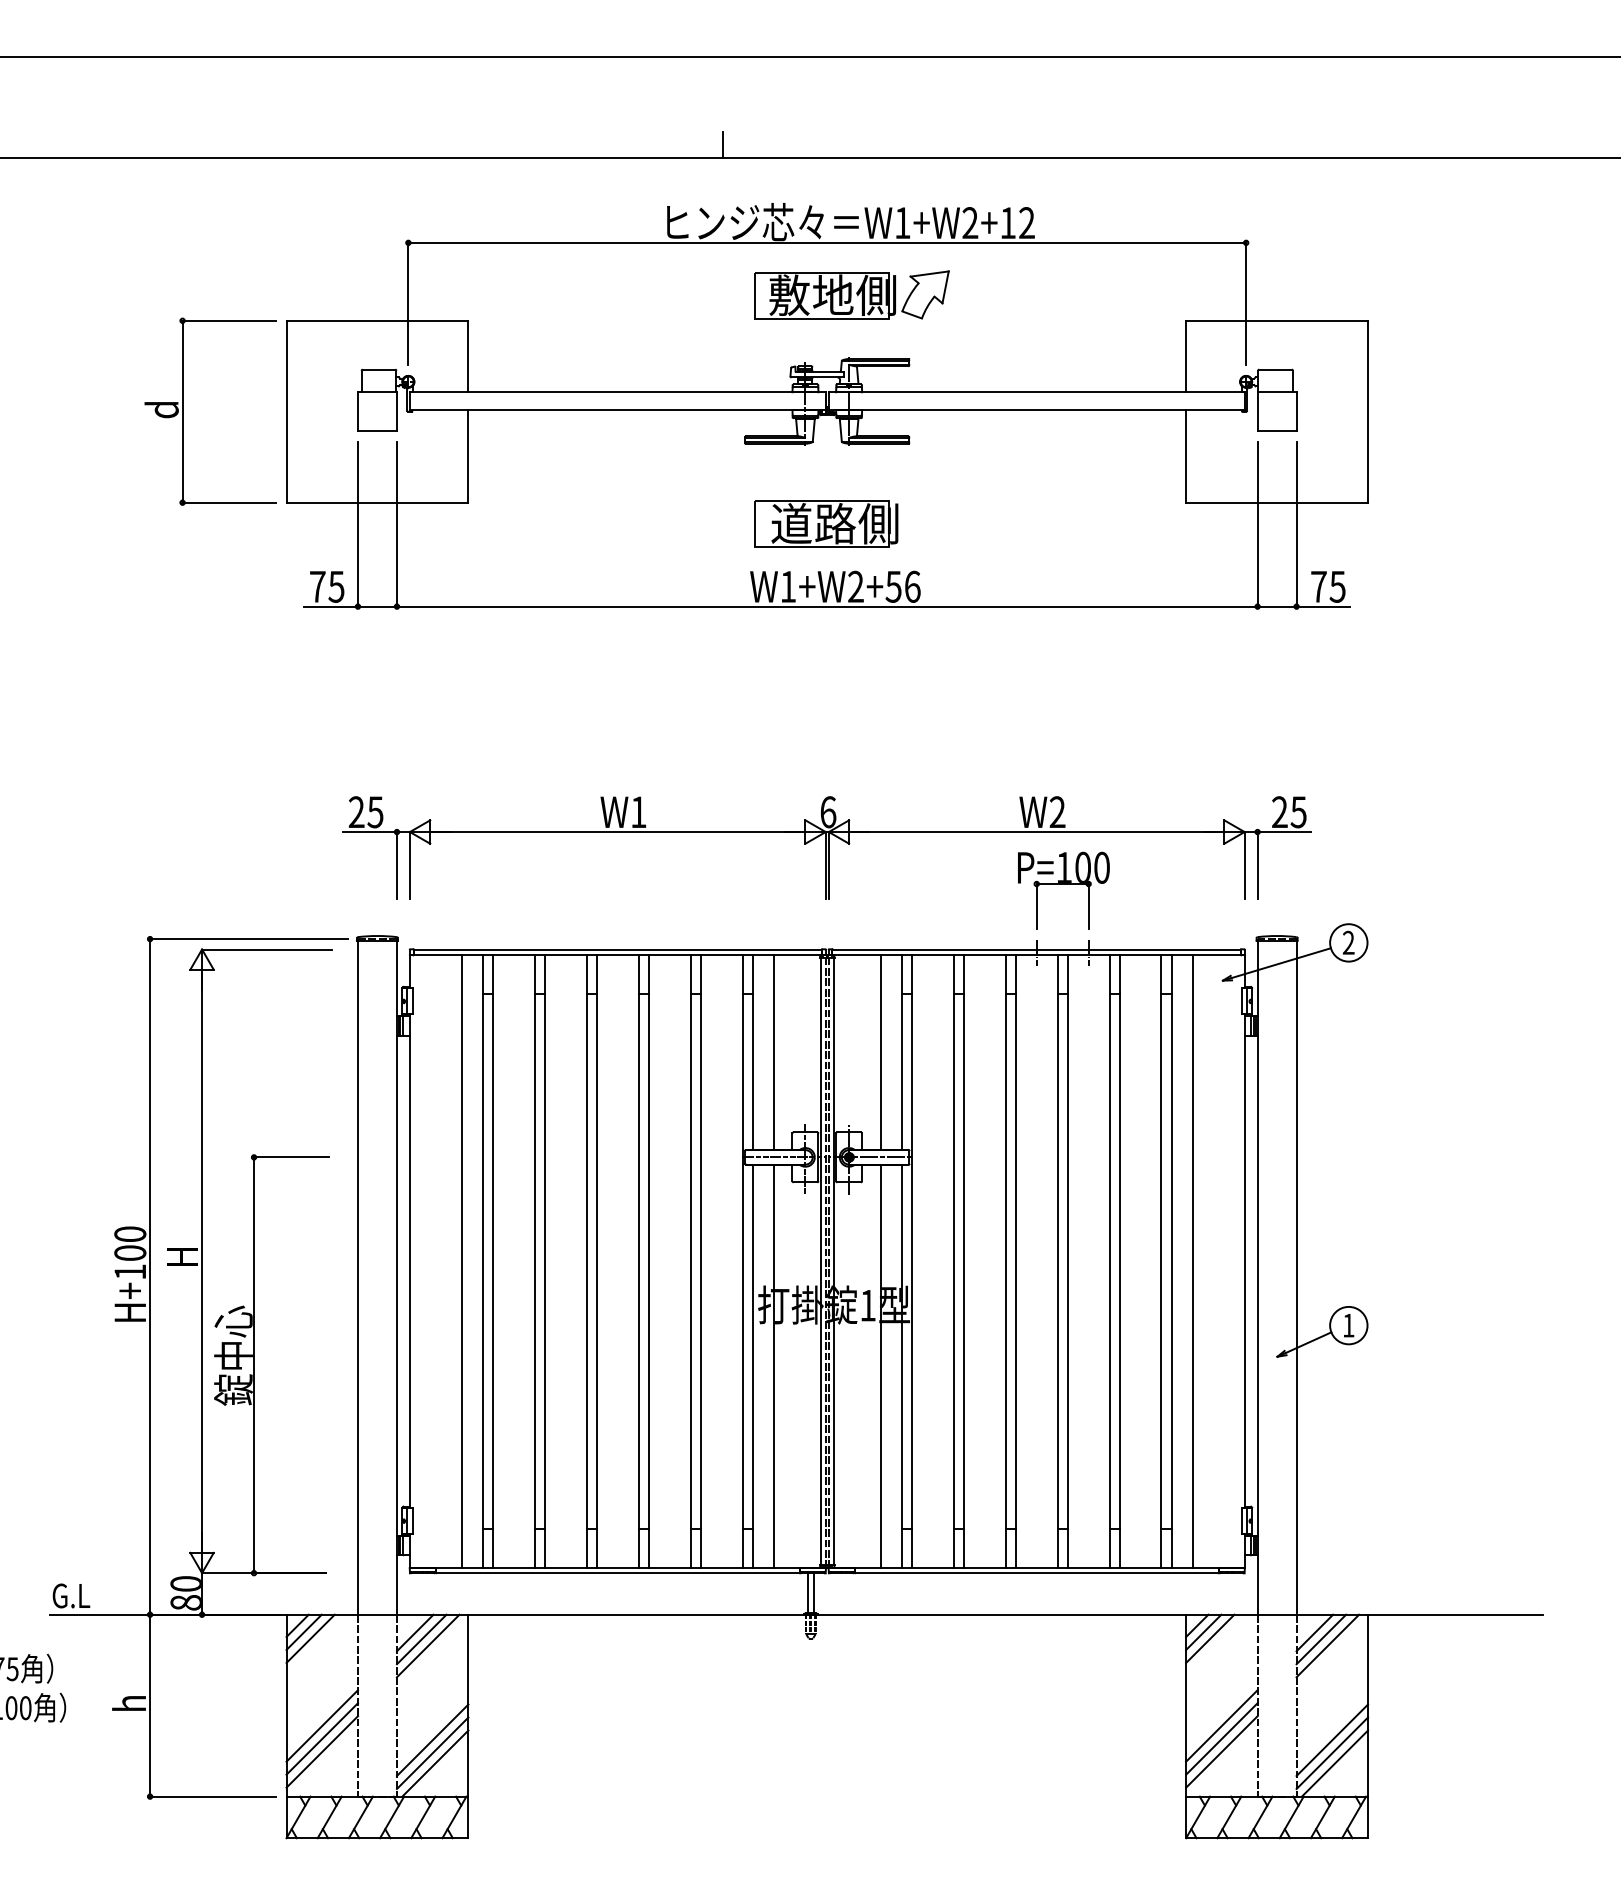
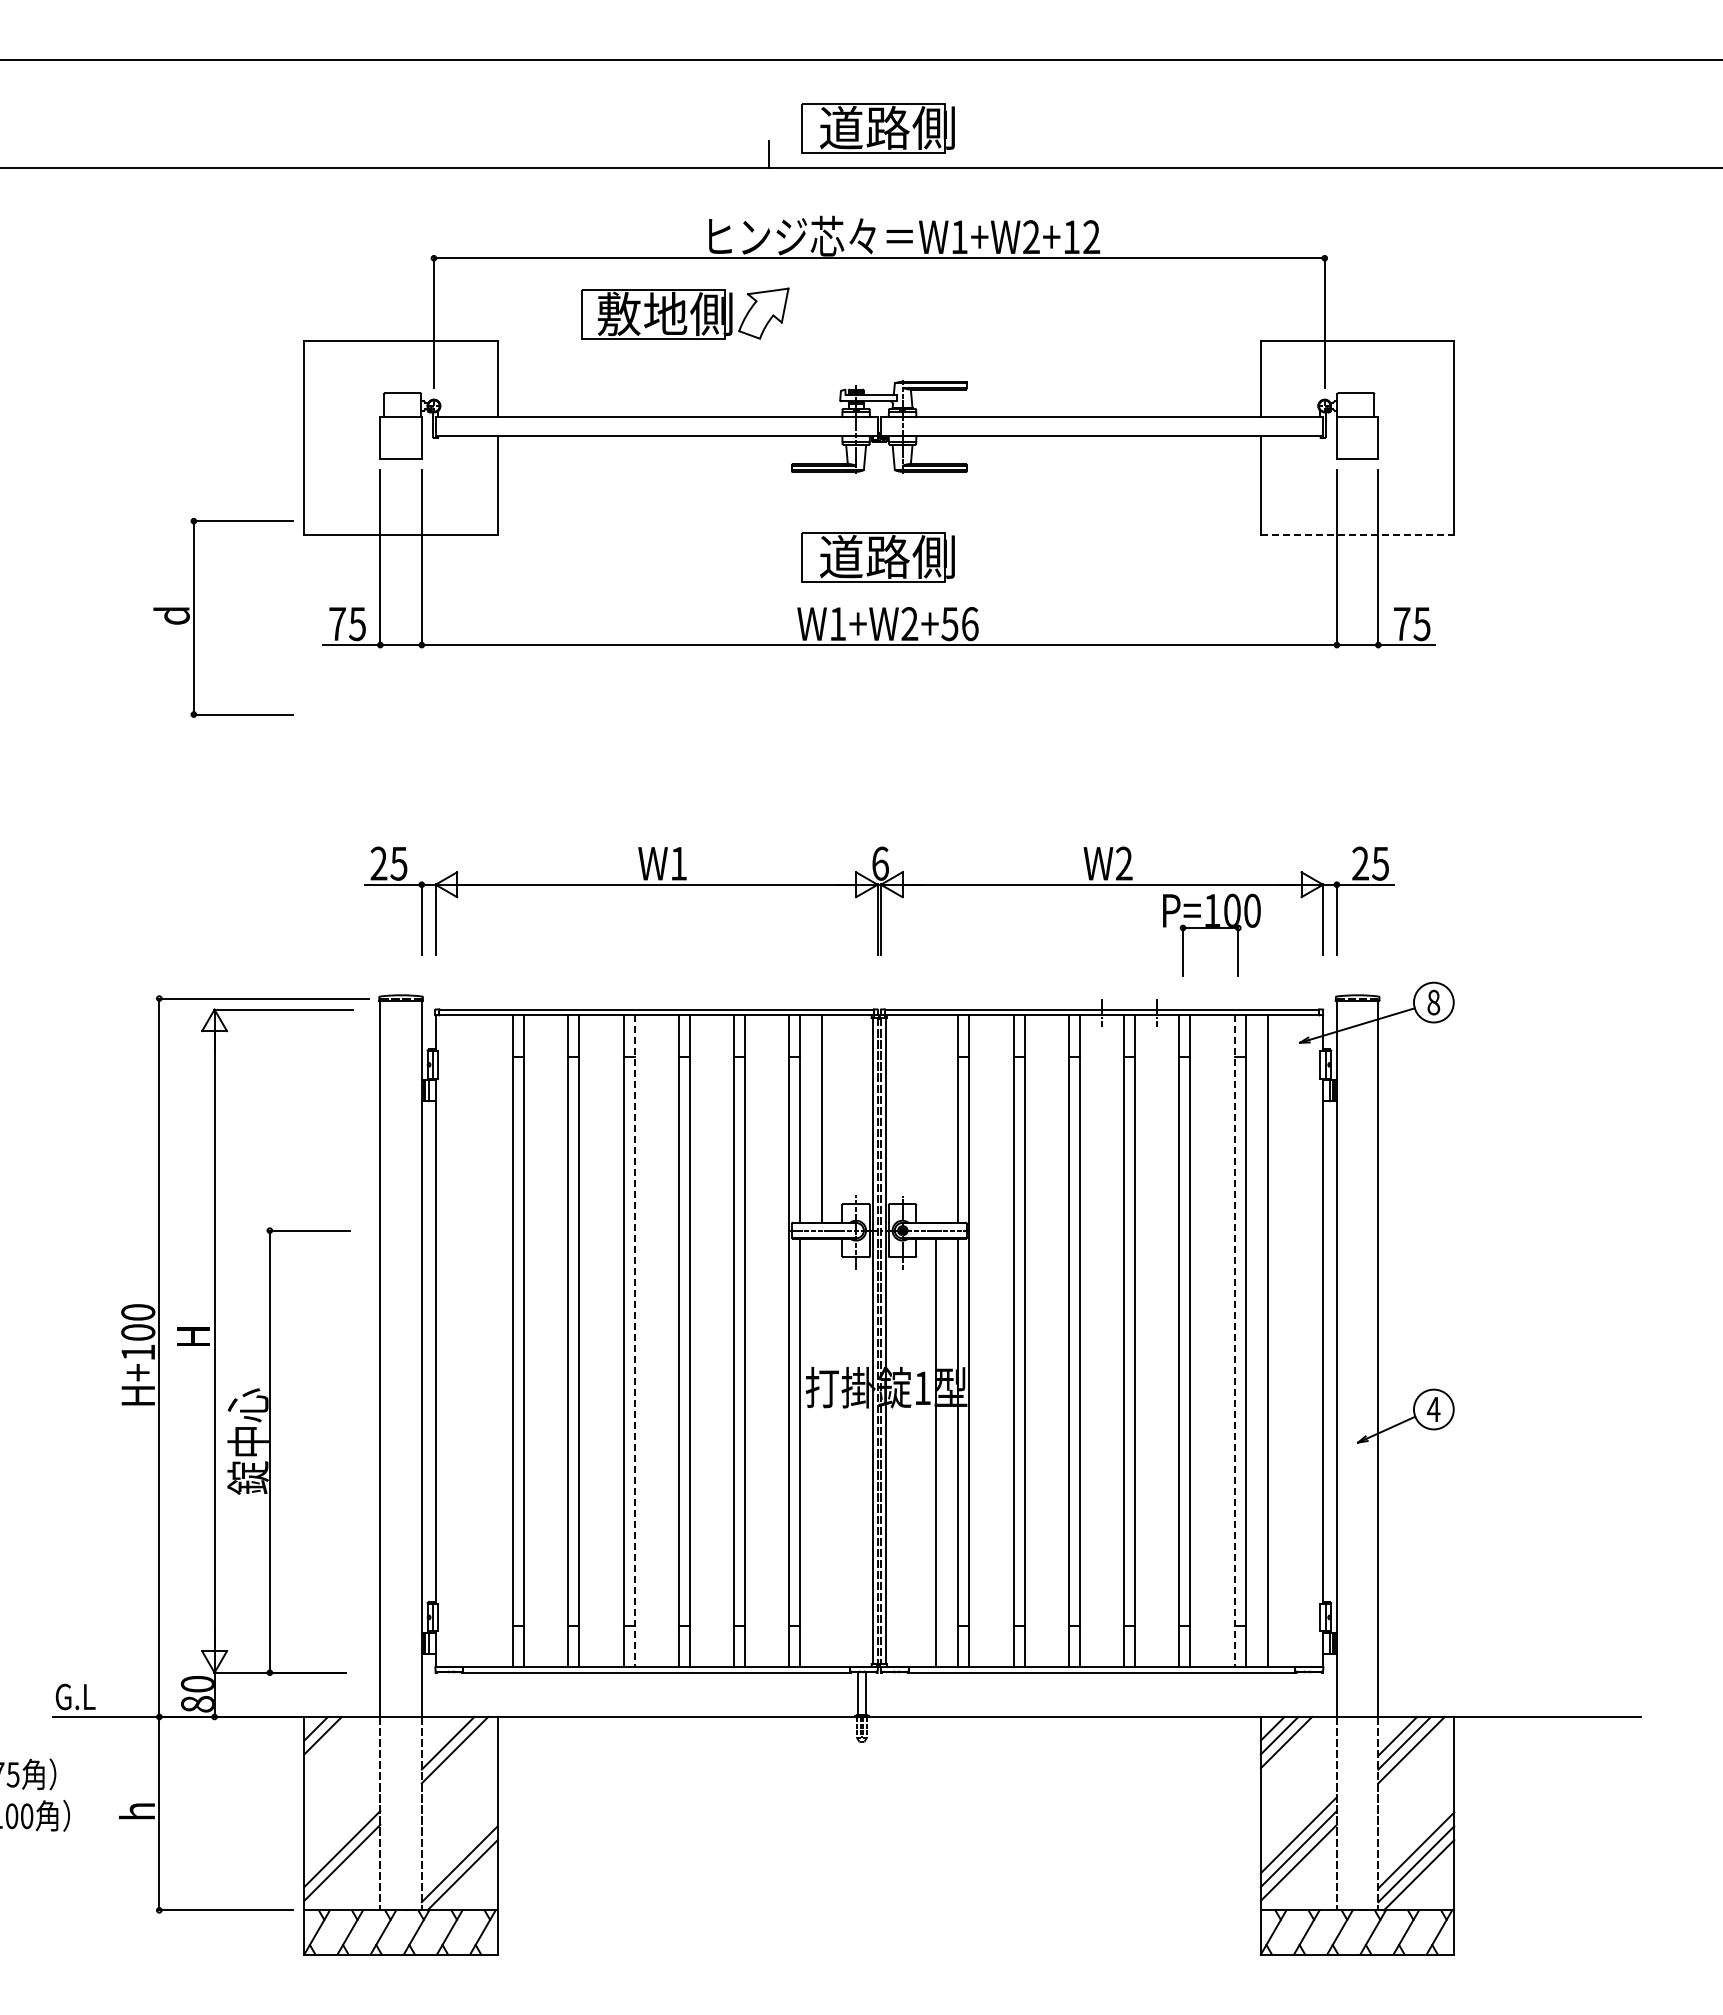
part: (825, 120) -> (877, 128), added
part: (851, 294) -> (685, 313), moved
part: (183, 411) -> (194, 617), moved
line: (1276, 502) -> (1357, 534), solid -> dashed
part: (1063, 890) -> (1211, 934), moved
text: (1348, 942) -> (1433, 1002), 2 -> 8
line: (881, 1051) -> (936, 1118), removed
line: (461, 1261) -> (490, 1341), removed
line: (597, 1261) -> (634, 1341), solid -> dashed
line: (1161, 1261) -> (1234, 1341), solid -> dashed
text: (1348, 1325) -> (1433, 1409), 1 -> 4
line: (773, 1366) -> (822, 1452), removed
line: (414, 1632) -> (440, 1735), removed
line: (310, 1638) -> (329, 1742), removed
line: (322, 1726) -> (342, 1835), removed
line: (432, 1740) -> (459, 1850), removed

